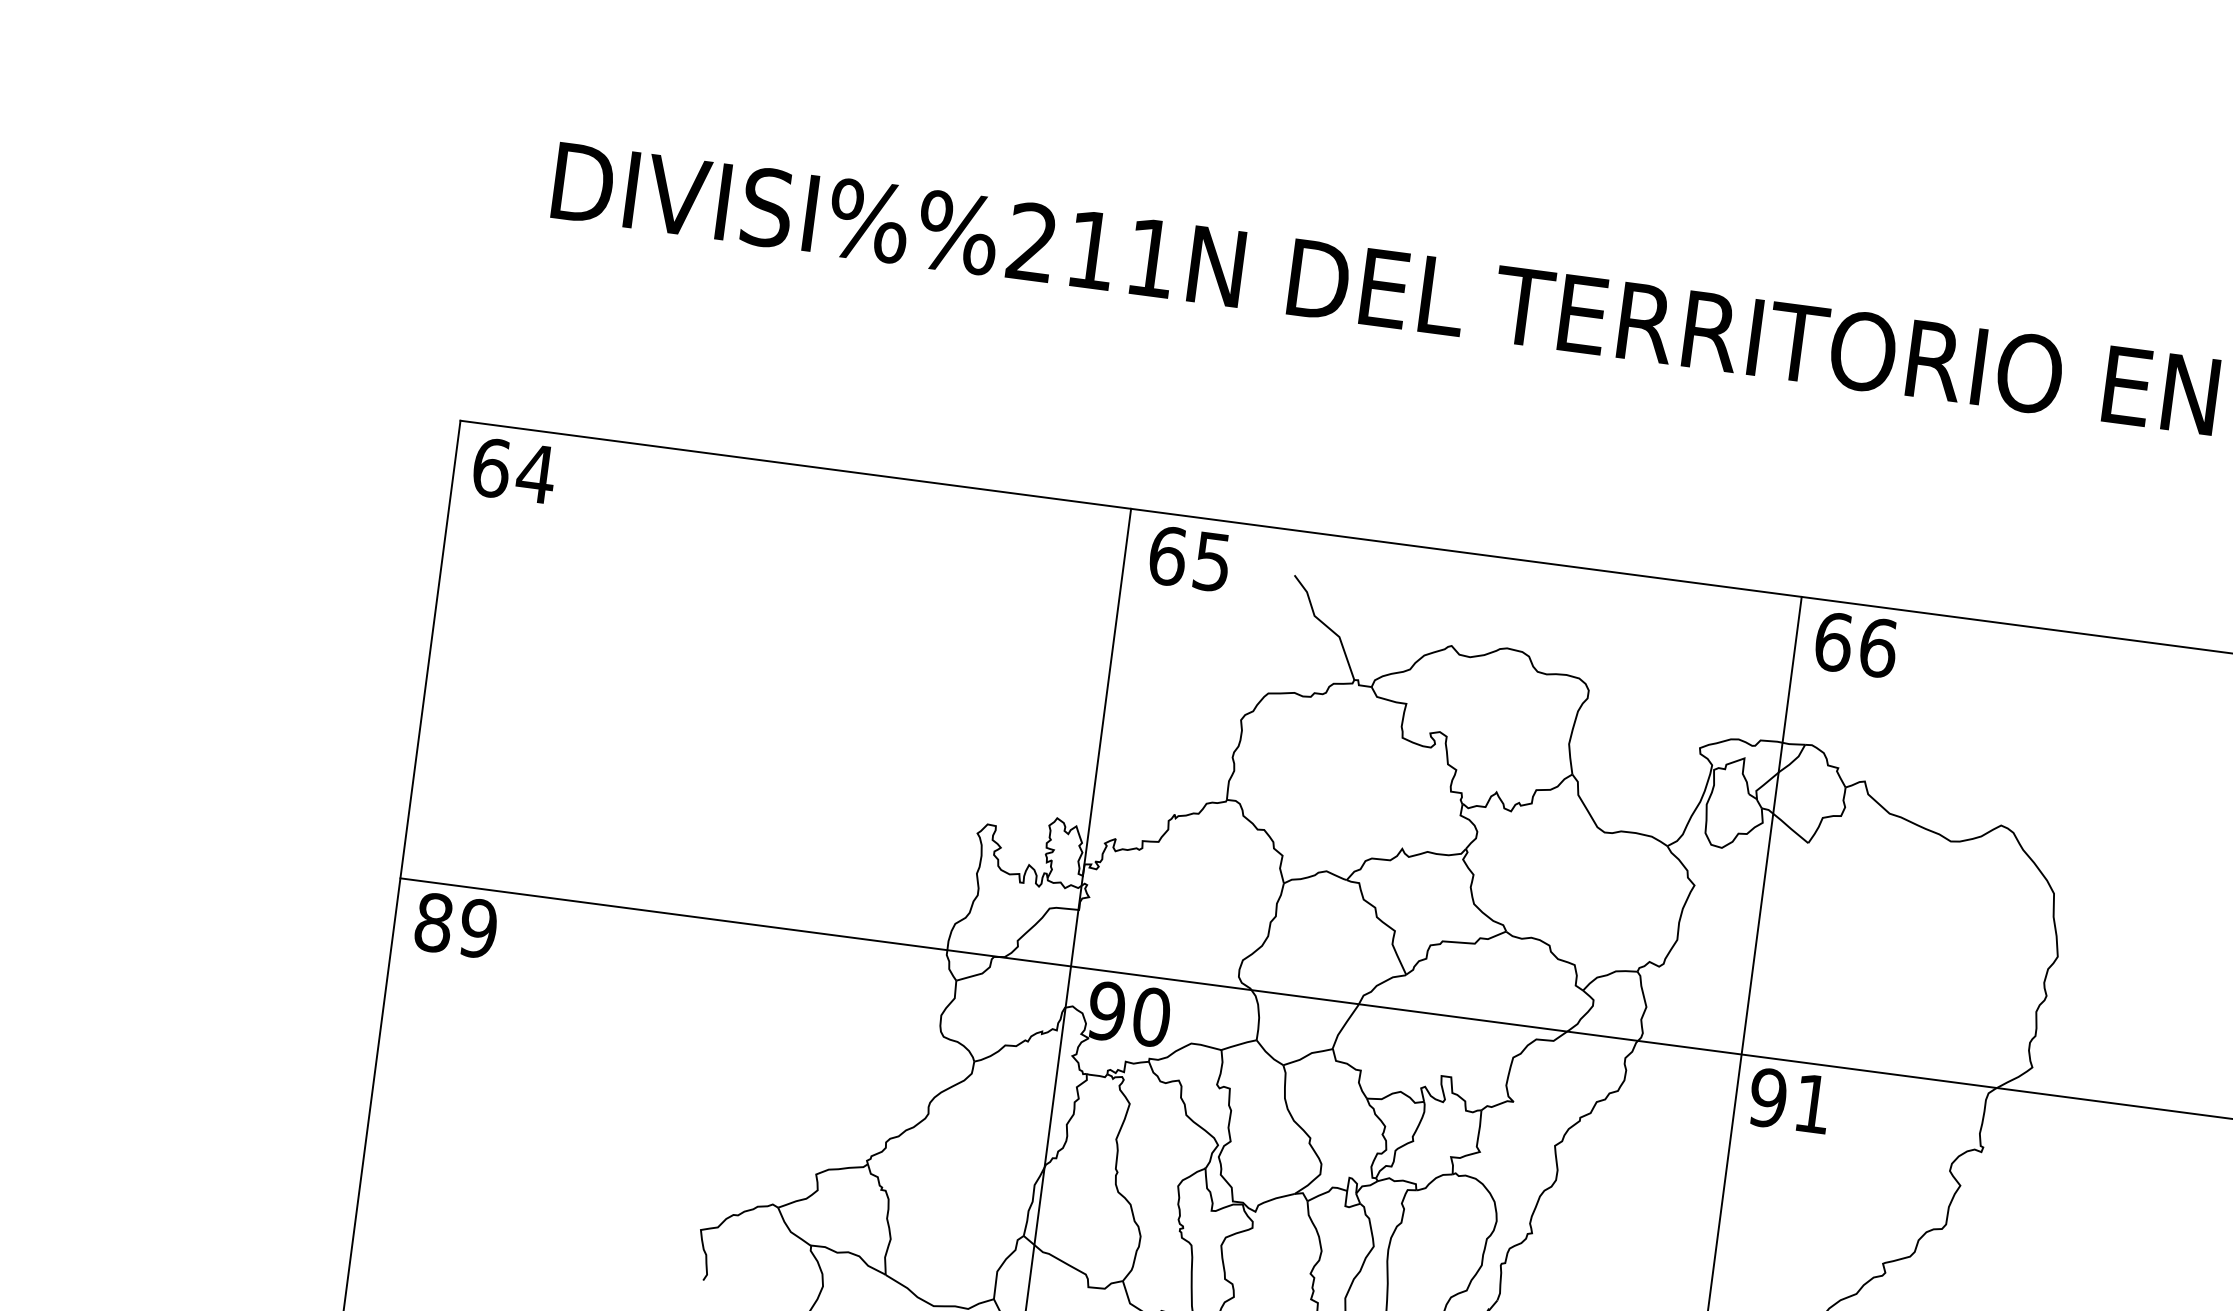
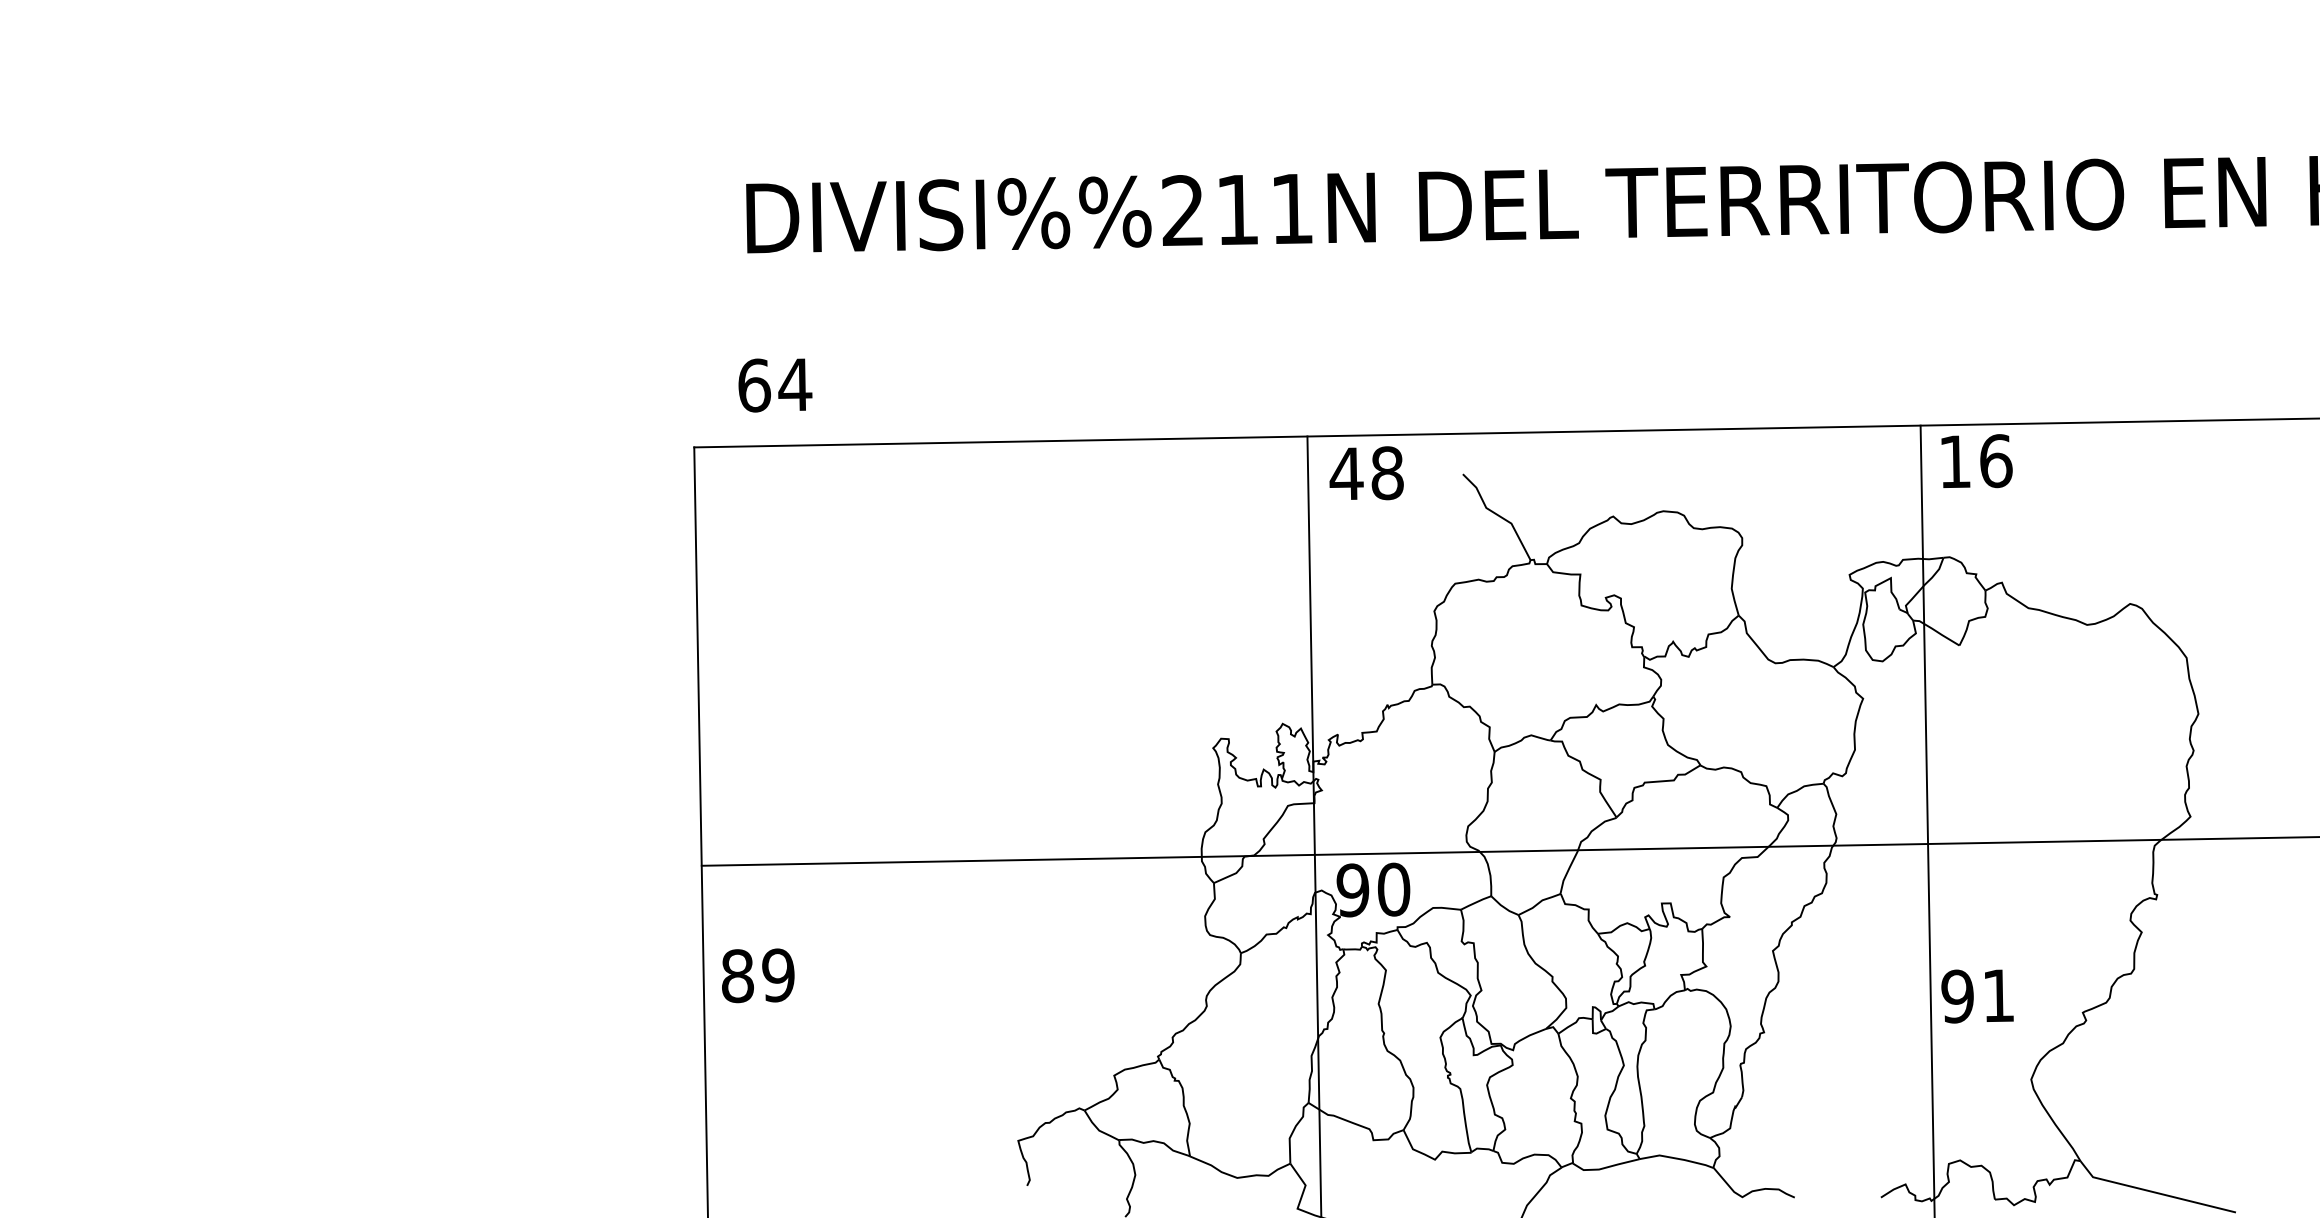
text: (514, 471) -> (775, 385), moved
text: (1189, 558) -> (1366, 473), 65 -> 48
text: (1833, 641) -> (1955, 461), 66 -> 16
text: (456, 925) -> (758, 975), moved
text: (1789, 1101) -> (1977, 996), moved

